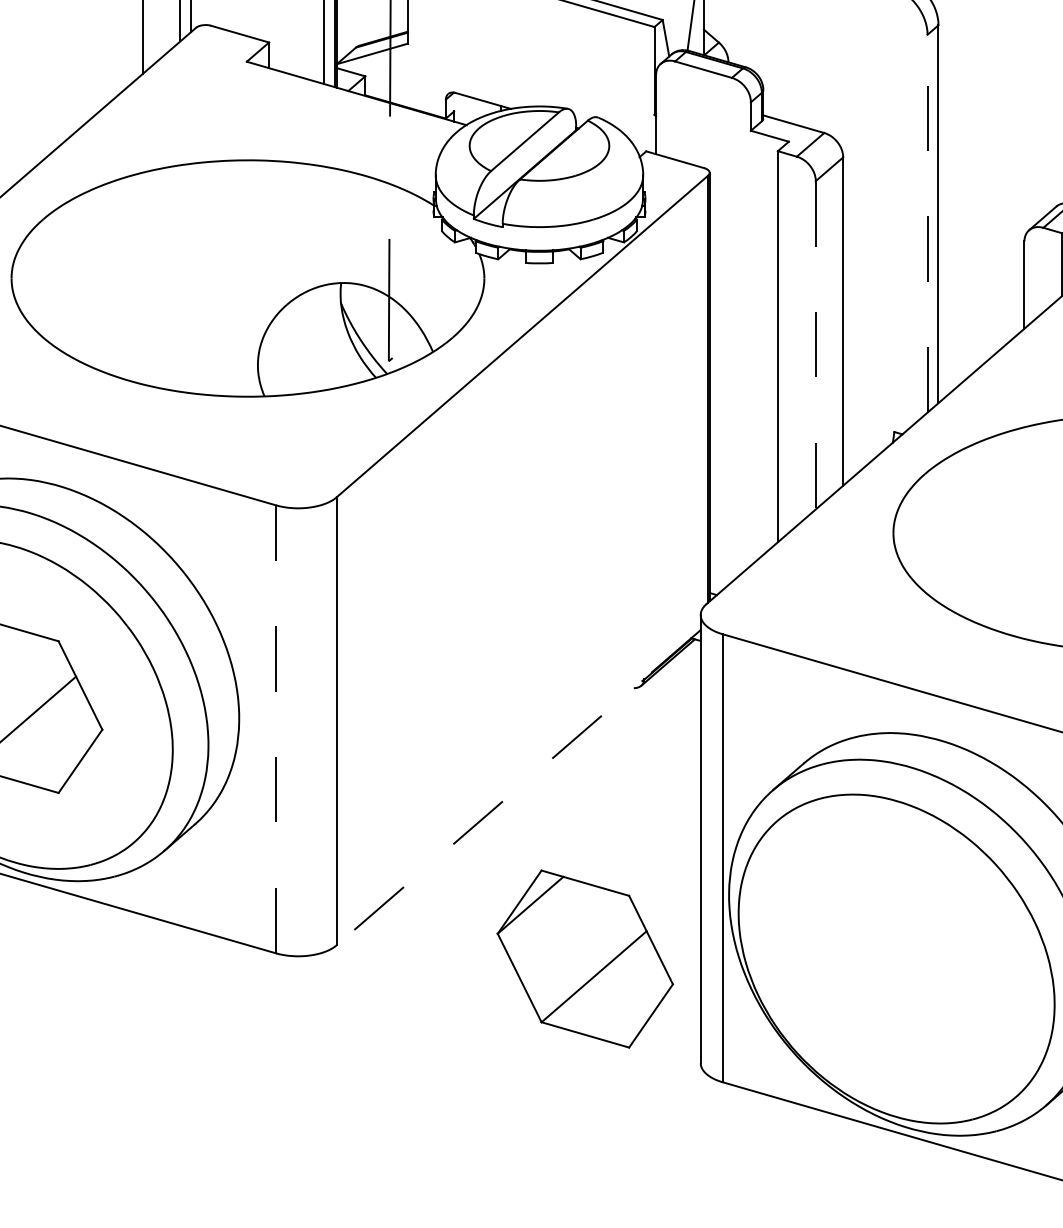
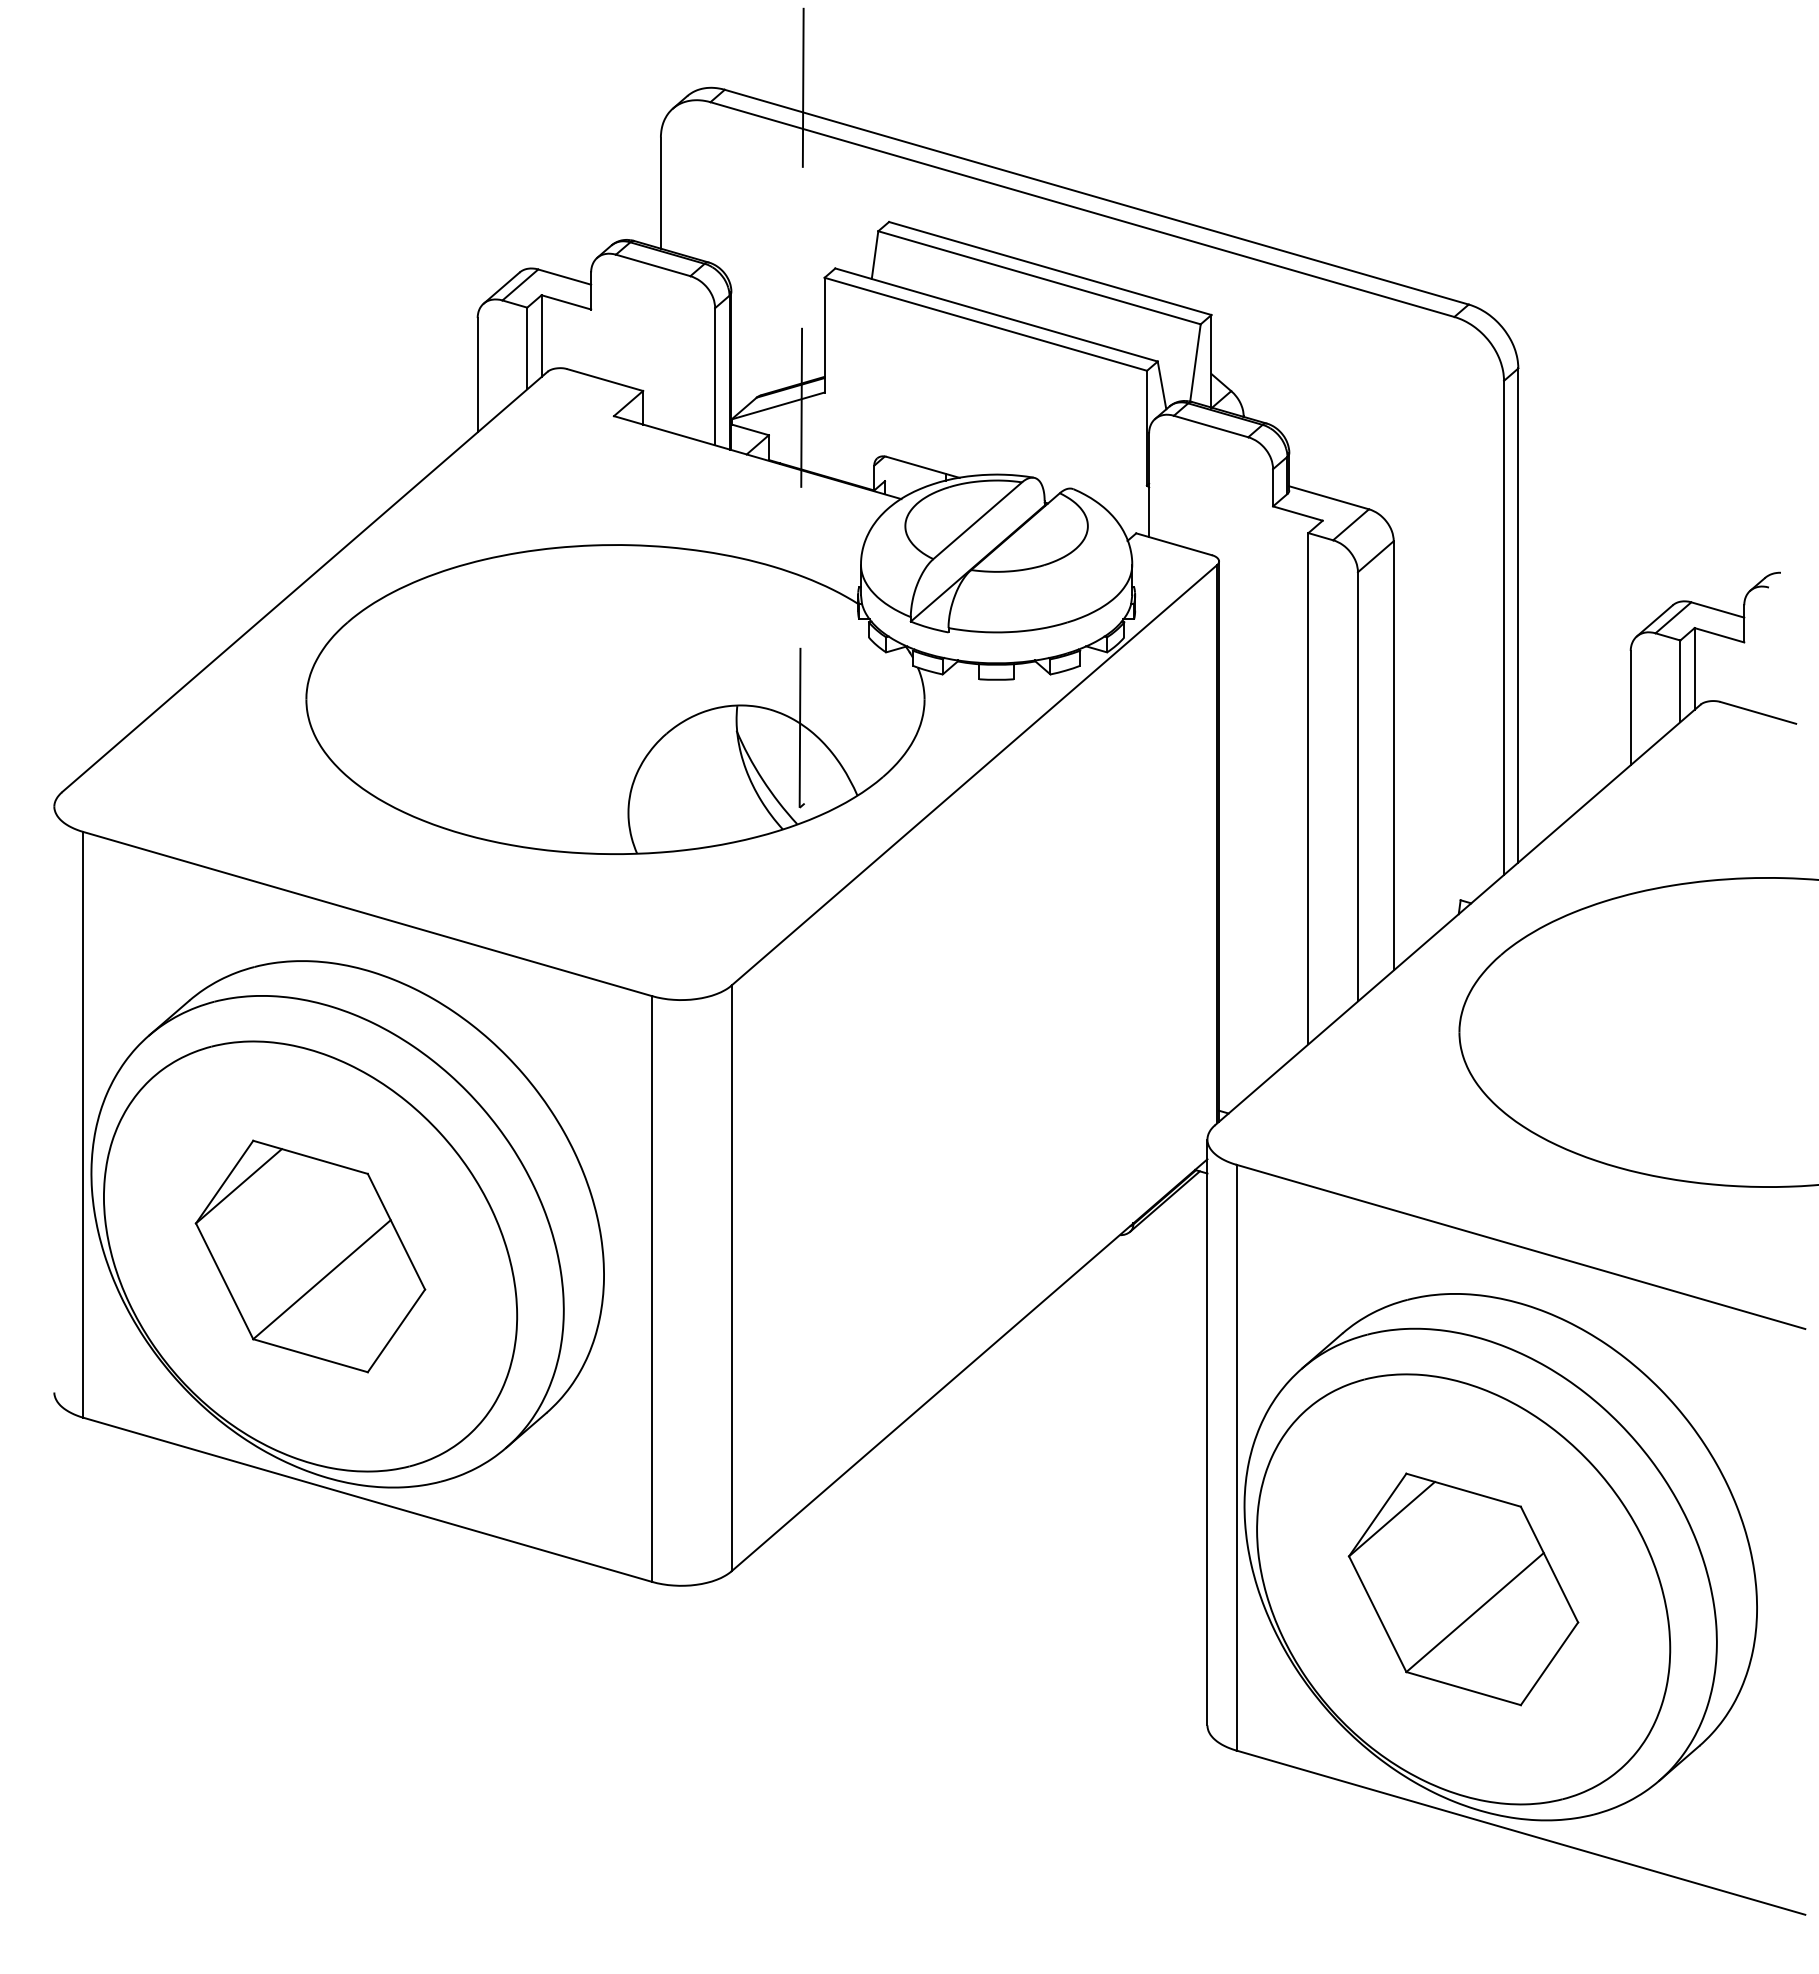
line: (927, 223) -> (1504, 627), dashed -> solid
line: (815, 344) -> (1357, 786), dashed -> solid
line: (276, 729) -> (652, 1289), dashed -> solid
line: (518, 787) -> (969, 1365), dashed -> solid
part: (585, 959) -> (1463, 1589), moved

